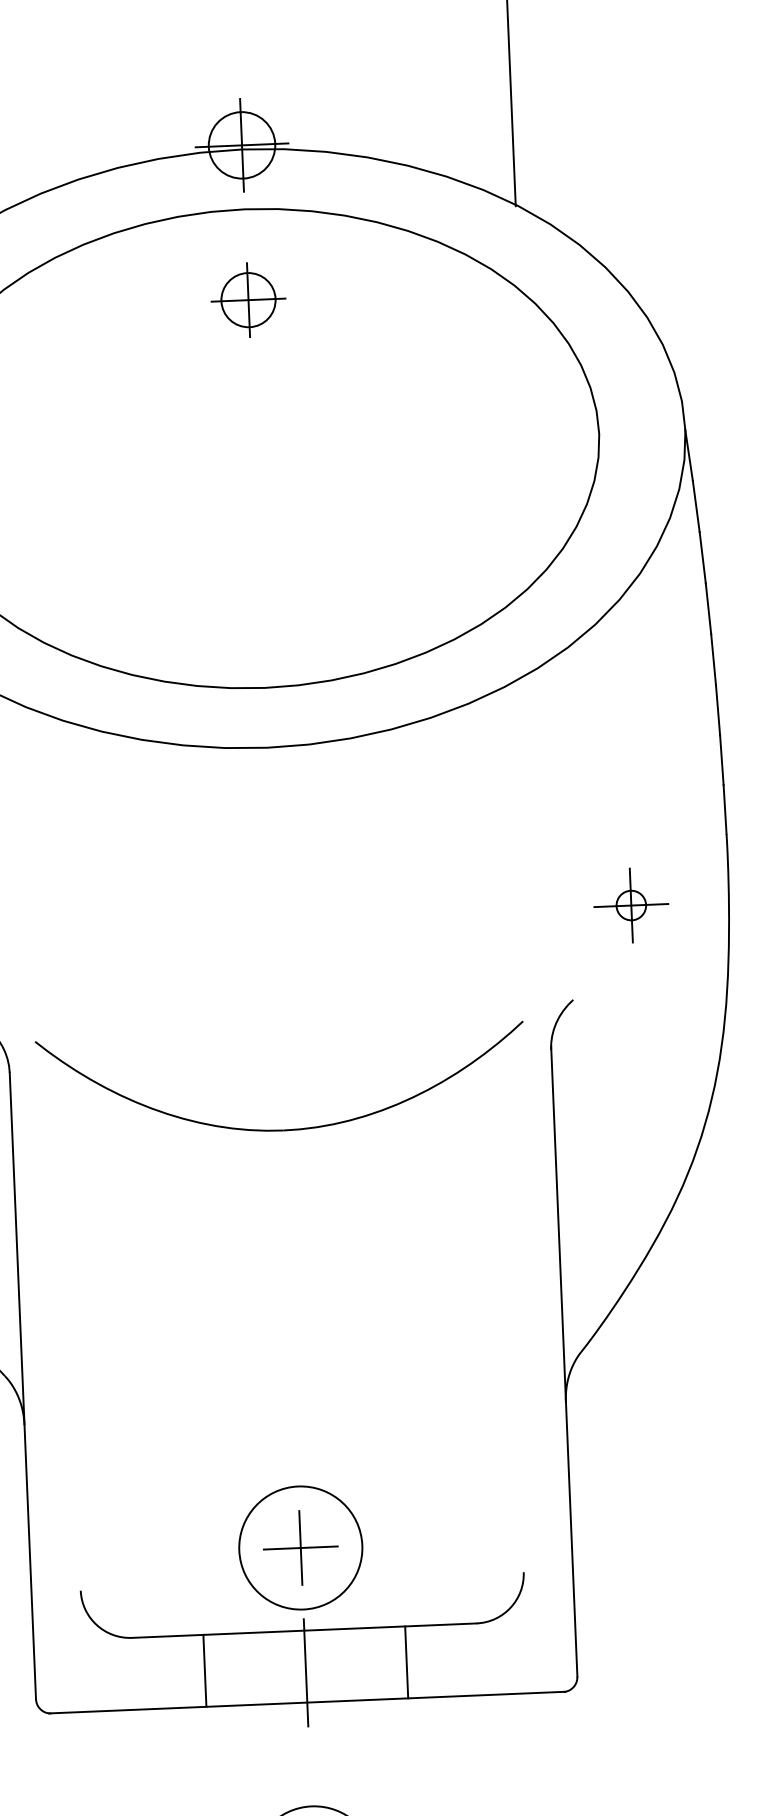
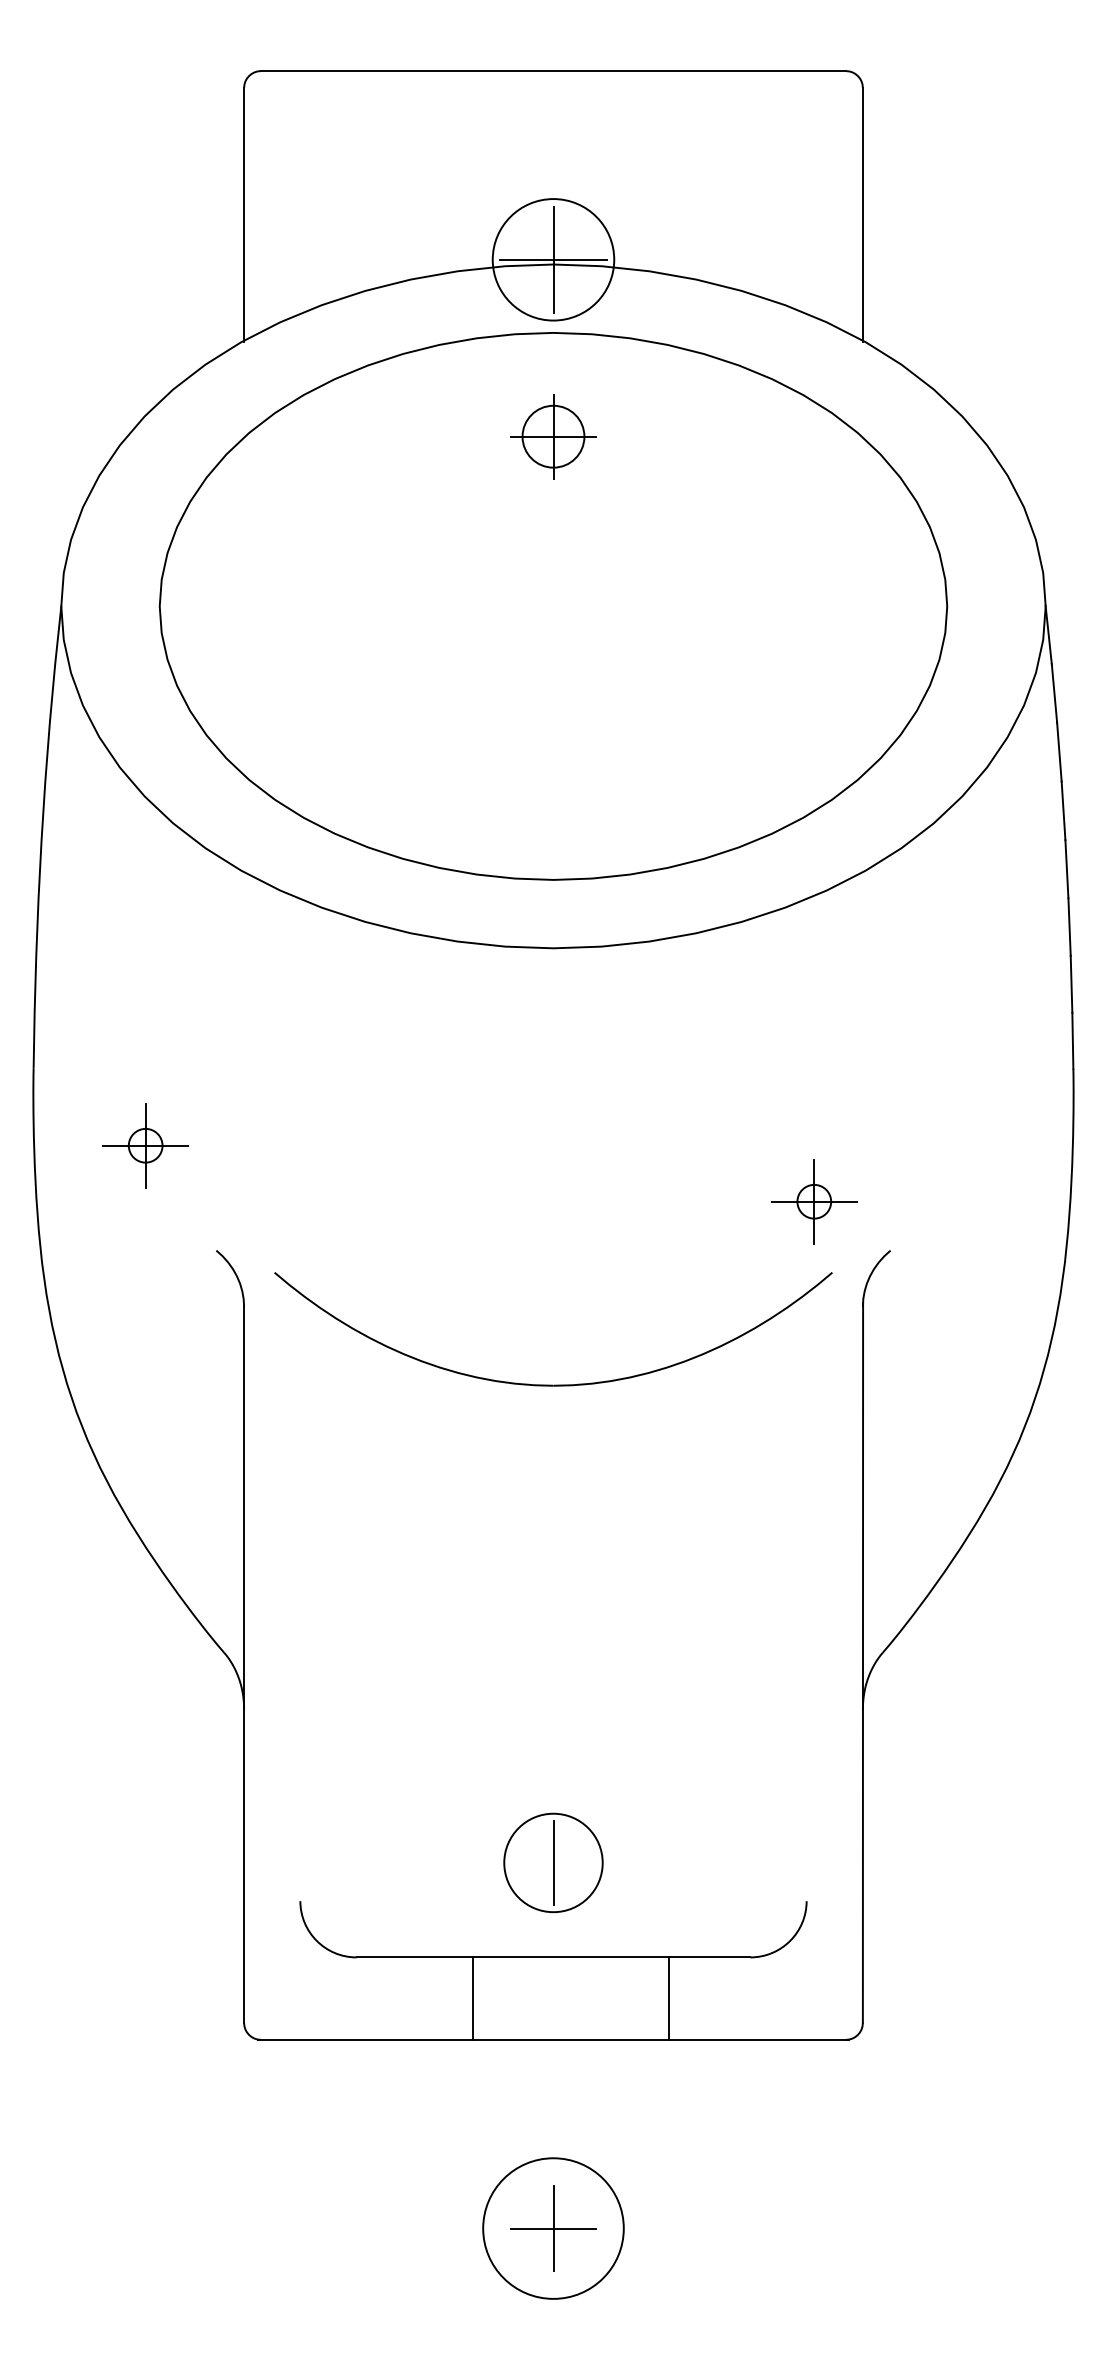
circle: (242, 145) -> (553, 259), size x1.6
part: (631, 905) -> (814, 1201), moved
circle: (300, 1547) -> (553, 1862), size x0.7
line: (300, 1547) -> (553, 1862), removed
line: (205, 1670) -> (473, 1998), moved
line: (306, 1672) -> (553, 2005), removed

